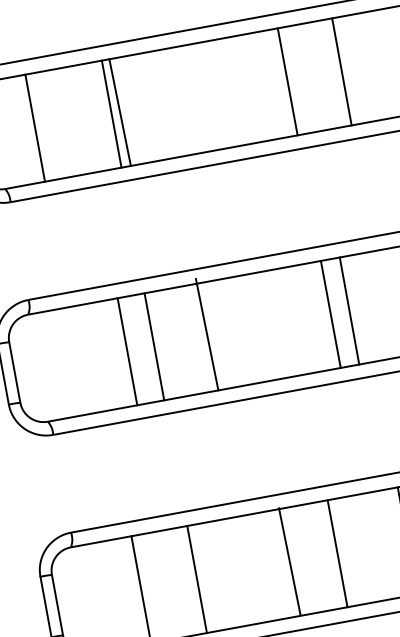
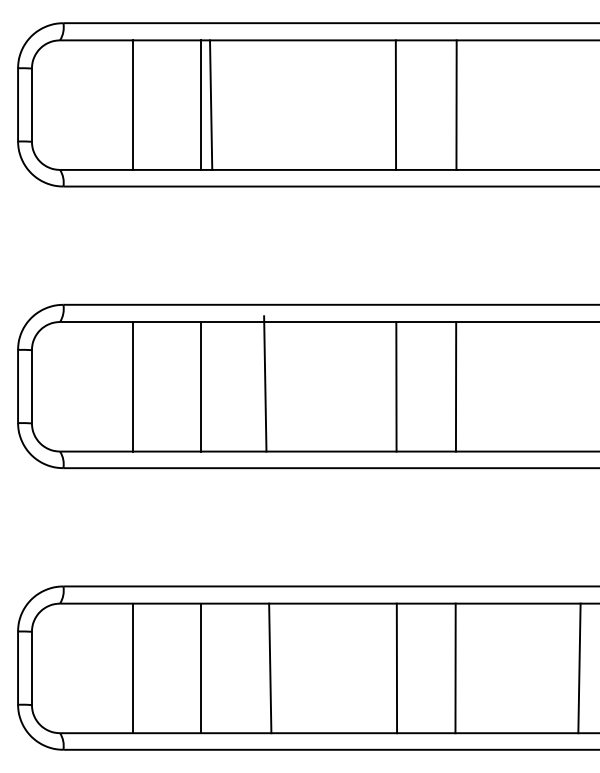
line: (341, 71) -> (456, 104), moved
line: (287, 81) -> (395, 104), moved
line: (35, 127) -> (133, 104), moved
line: (349, 310) -> (455, 386), moved
line: (330, 314) -> (396, 386), moved
line: (127, 351) -> (133, 386), moved
line: (337, 553) -> (396, 668), moved
line: (289, 561) -> (270, 668), moved

